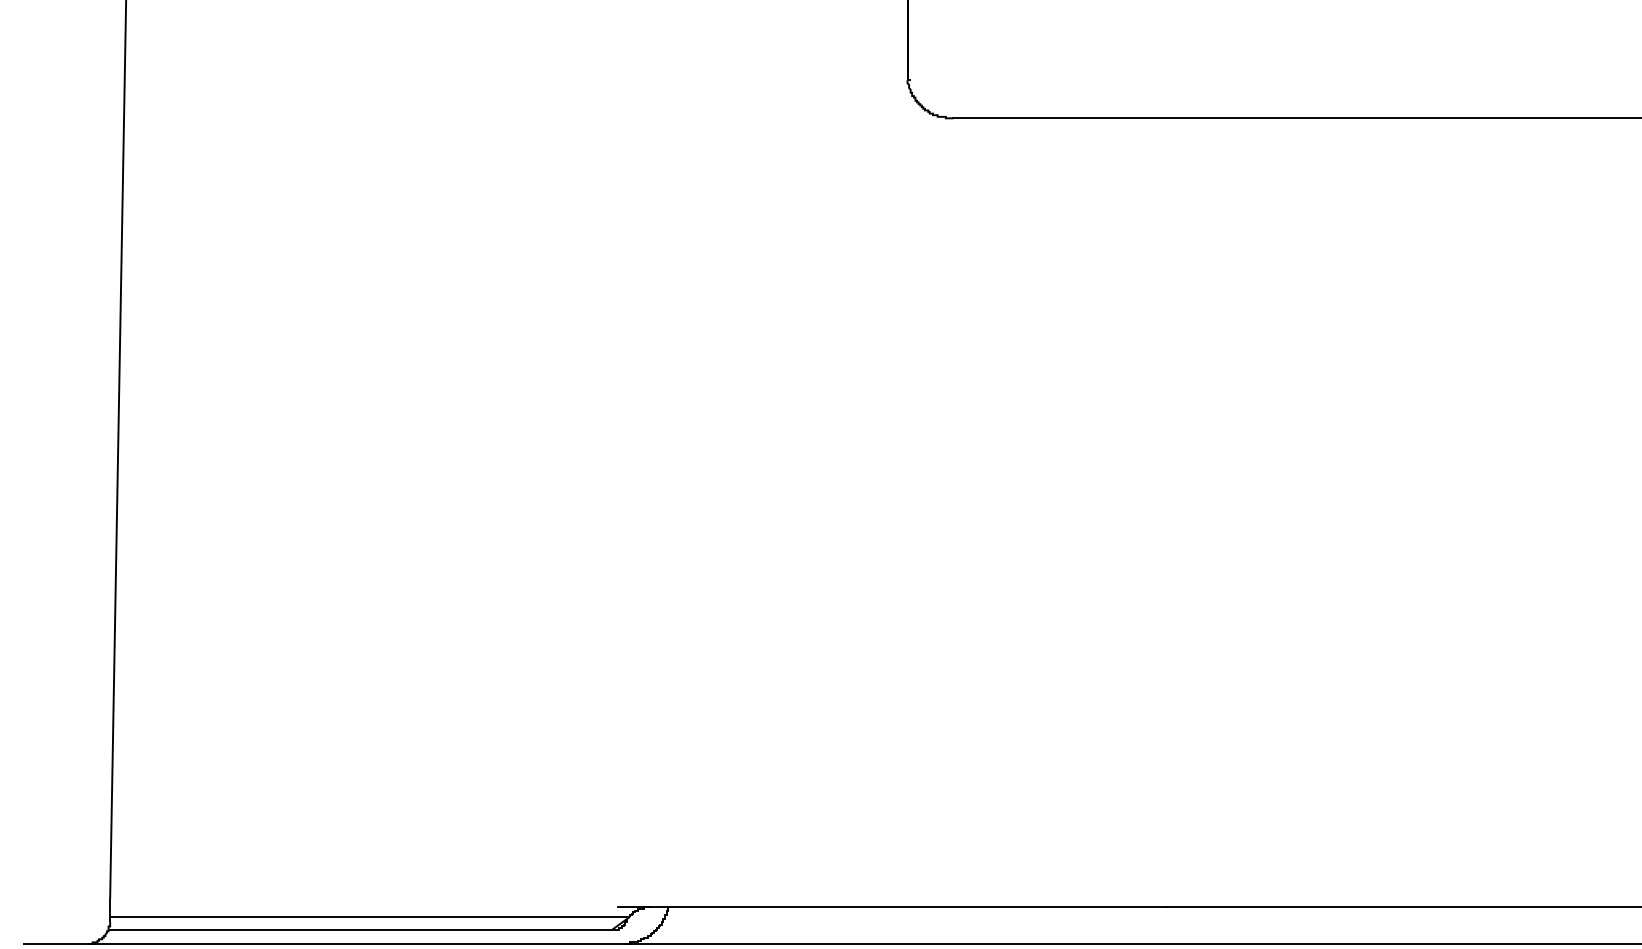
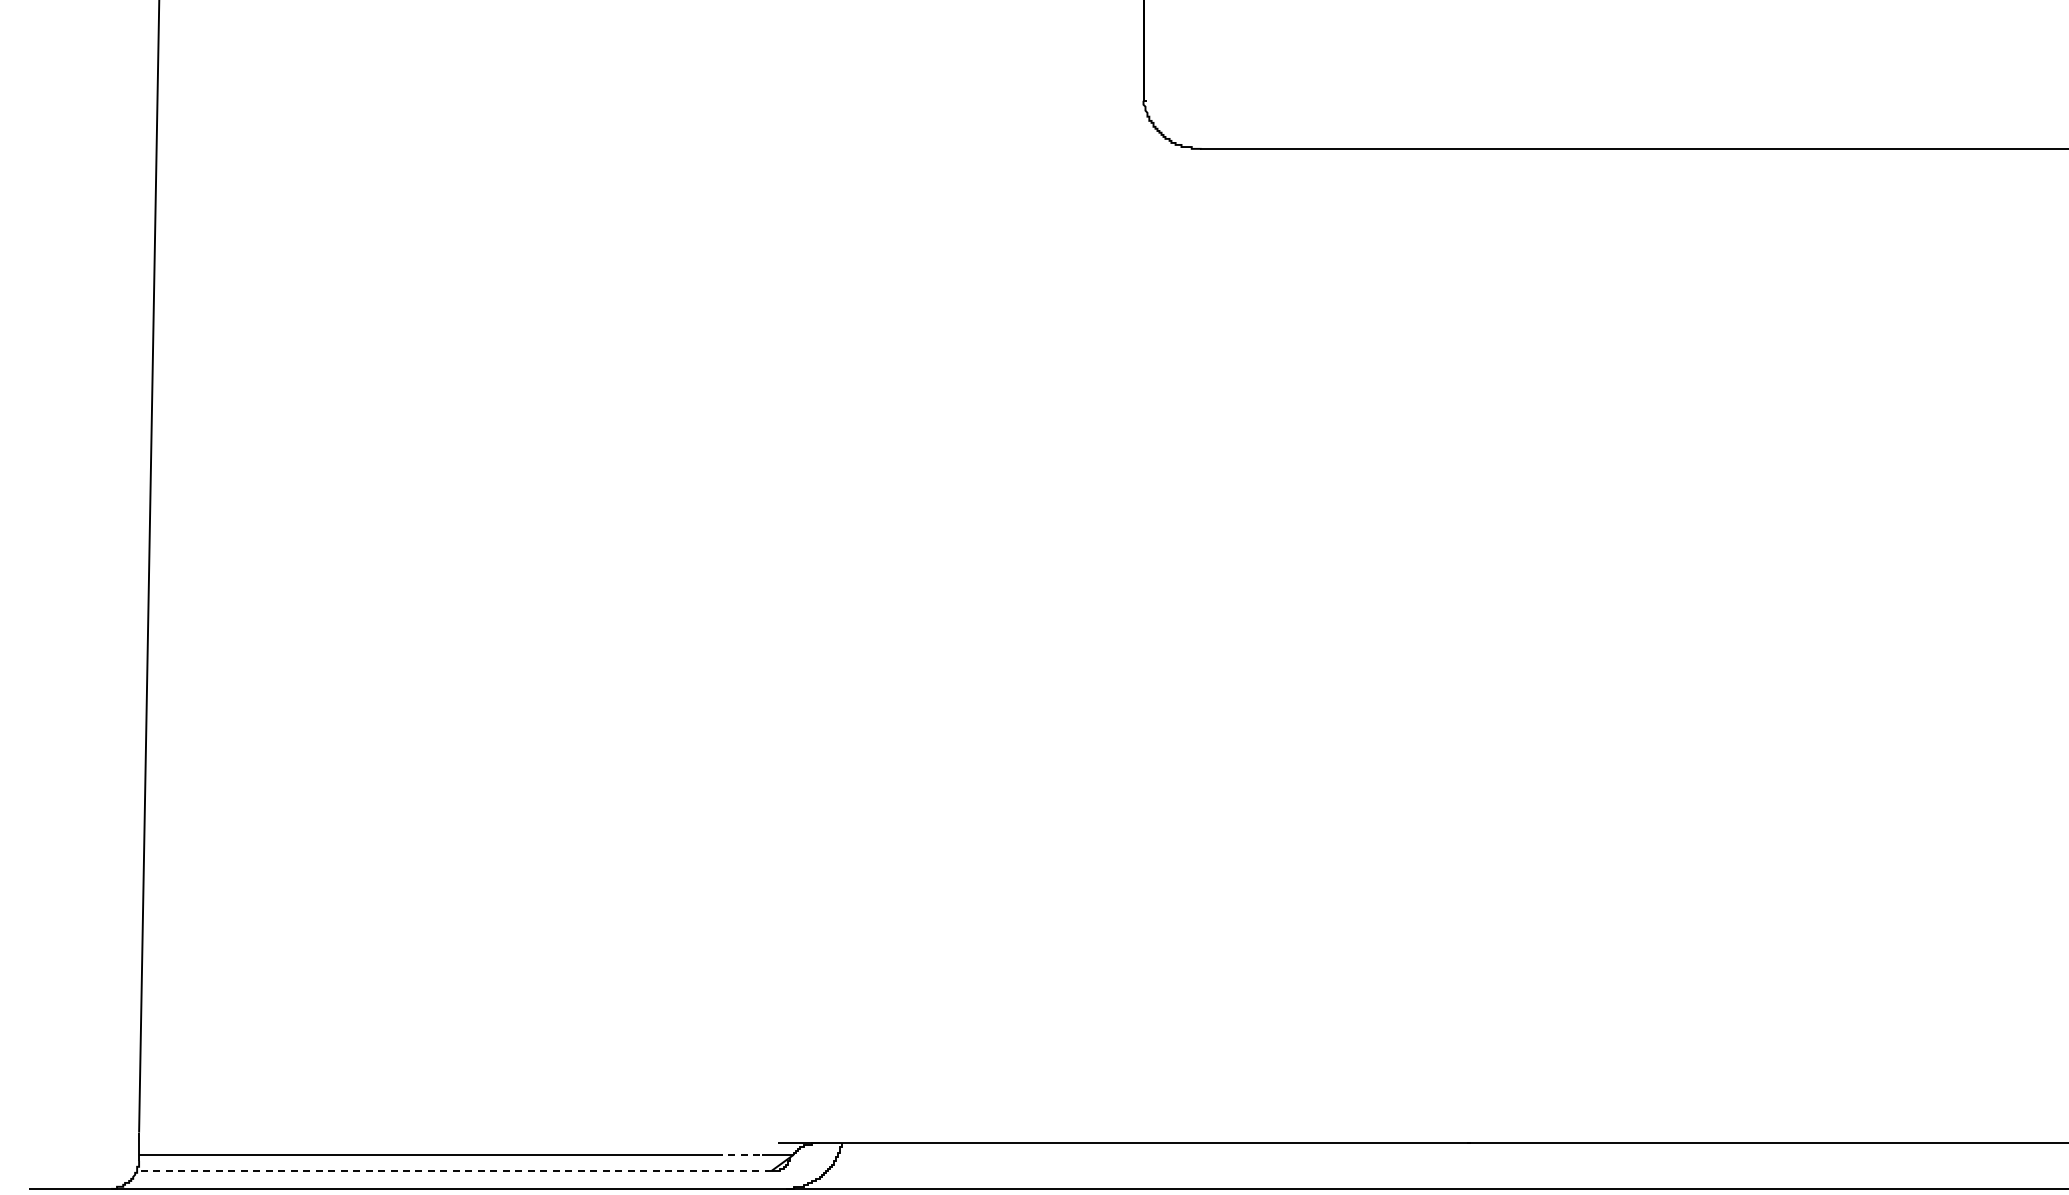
line: (586, 916) -> (739, 1154), solid -> dashed
line: (359, 929) -> (453, 1170), solid -> dashed

